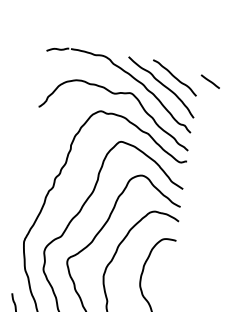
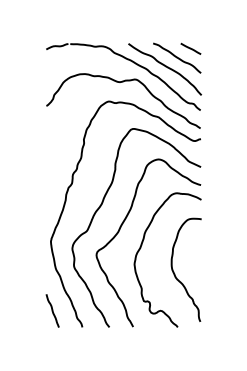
line: (210, 81) -> (190, 48), moved

